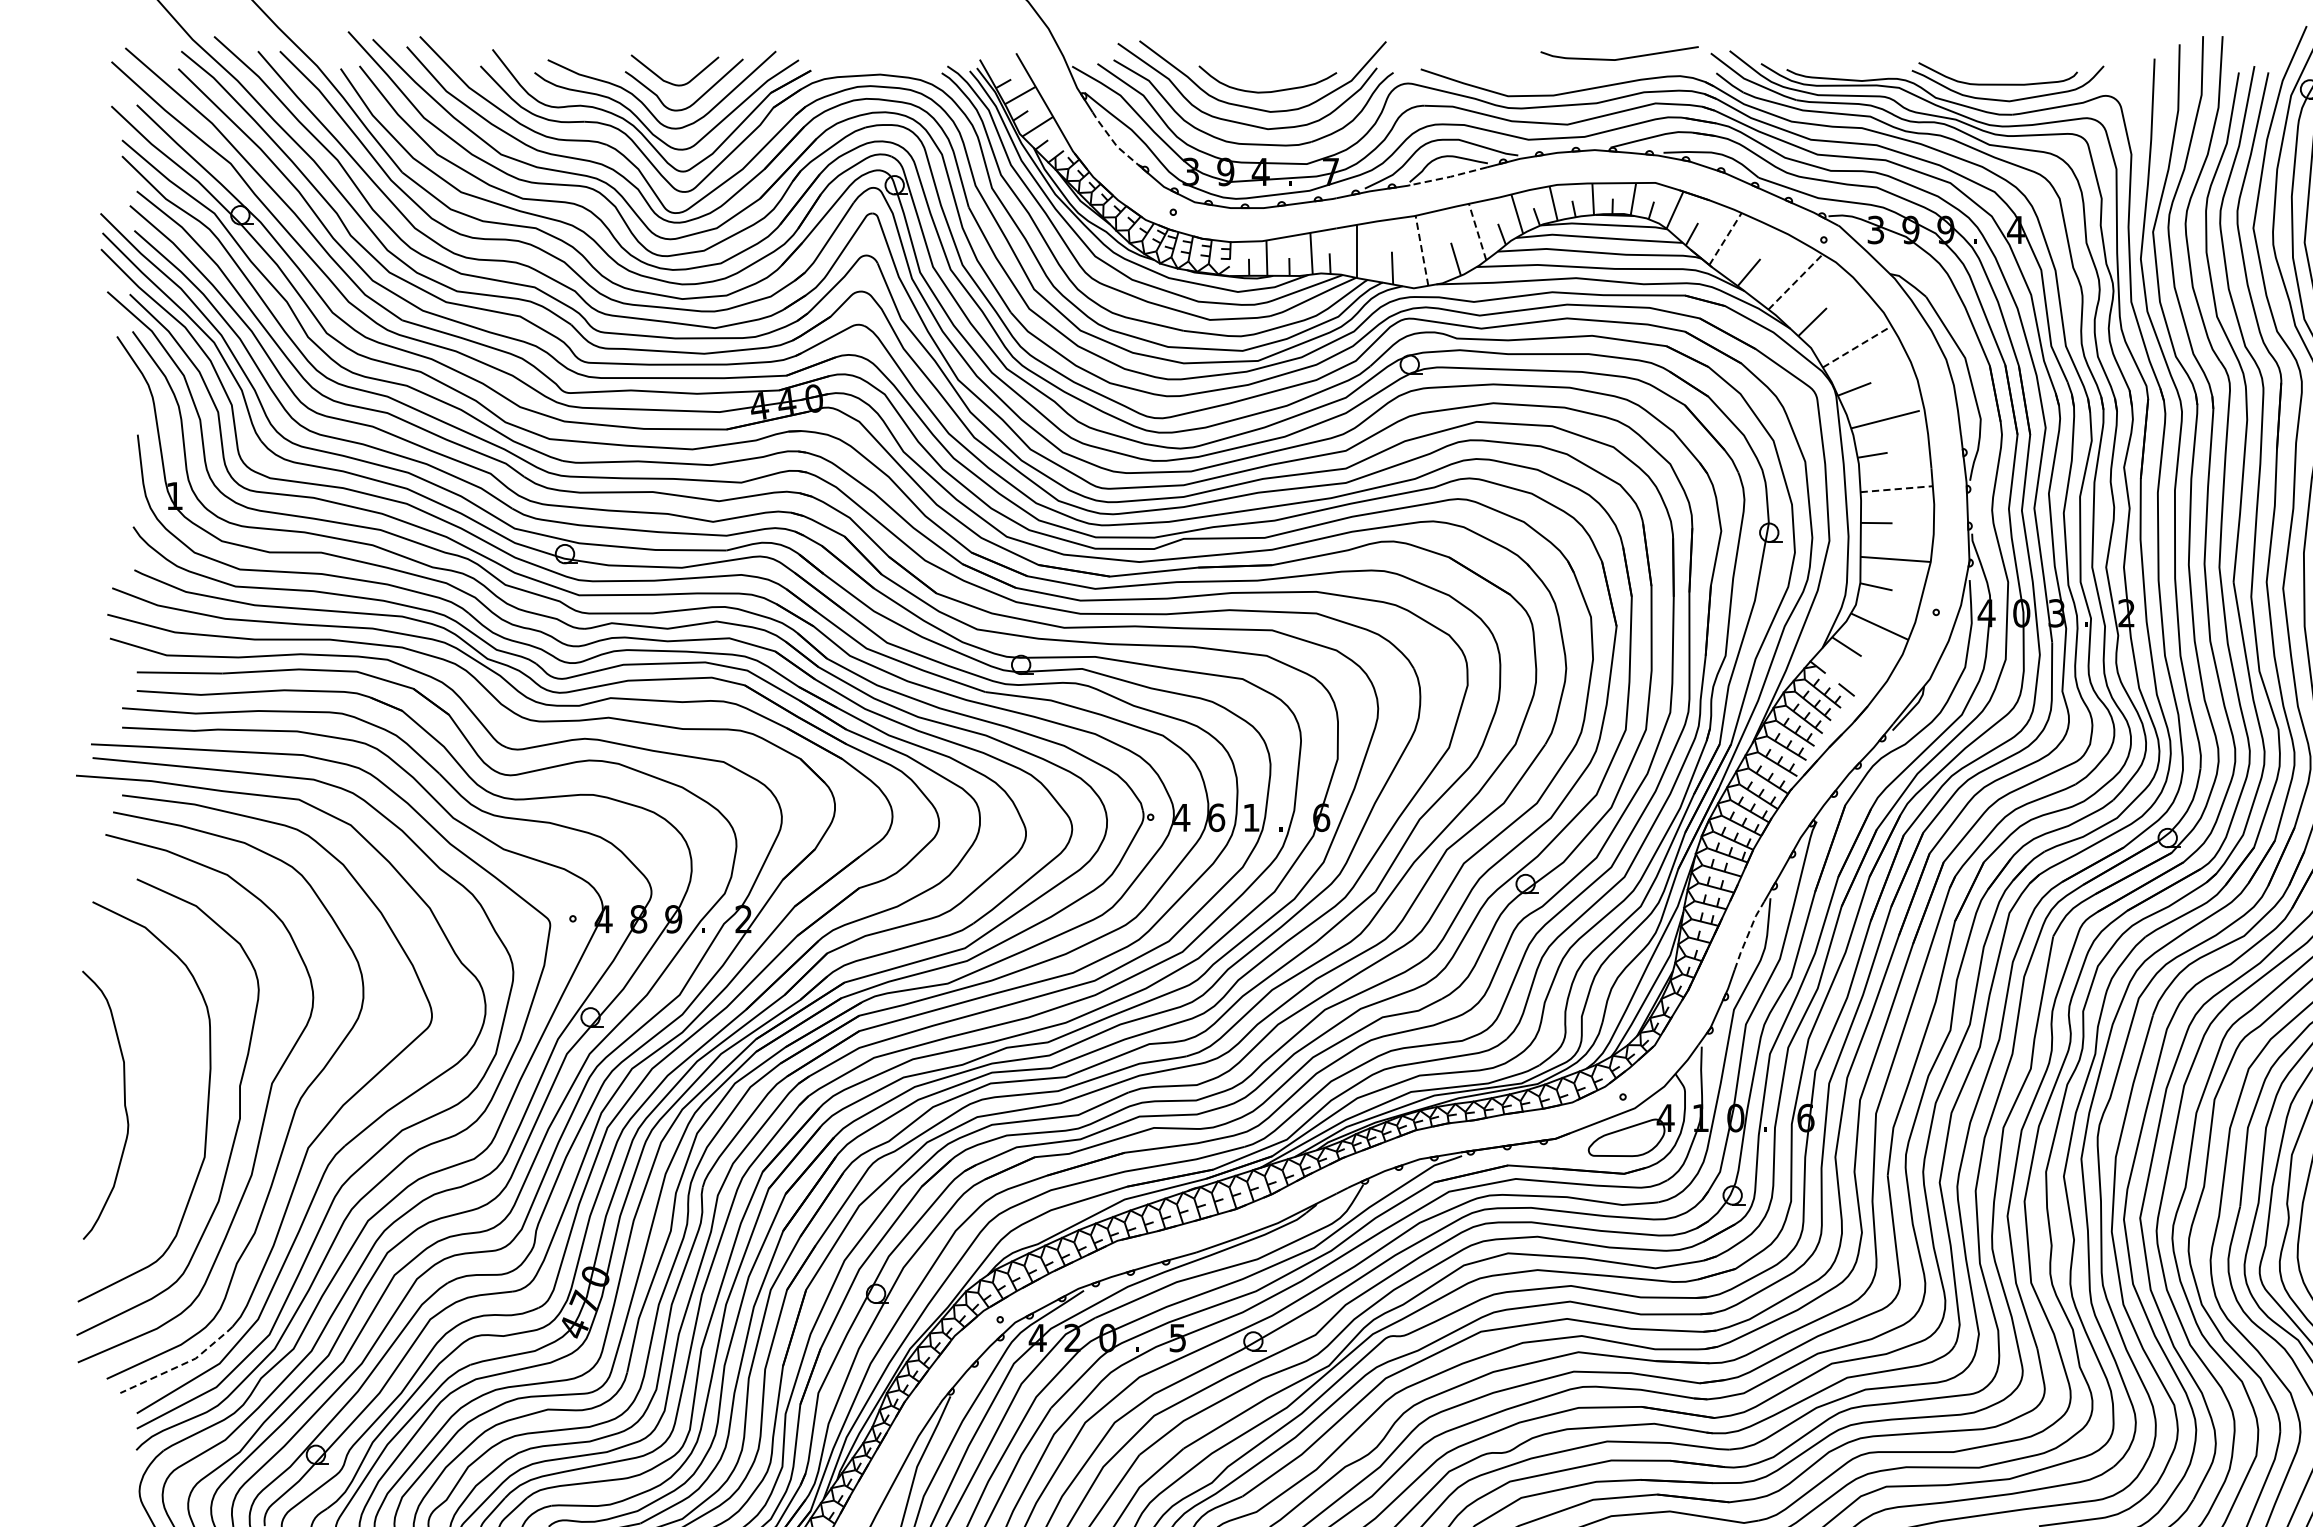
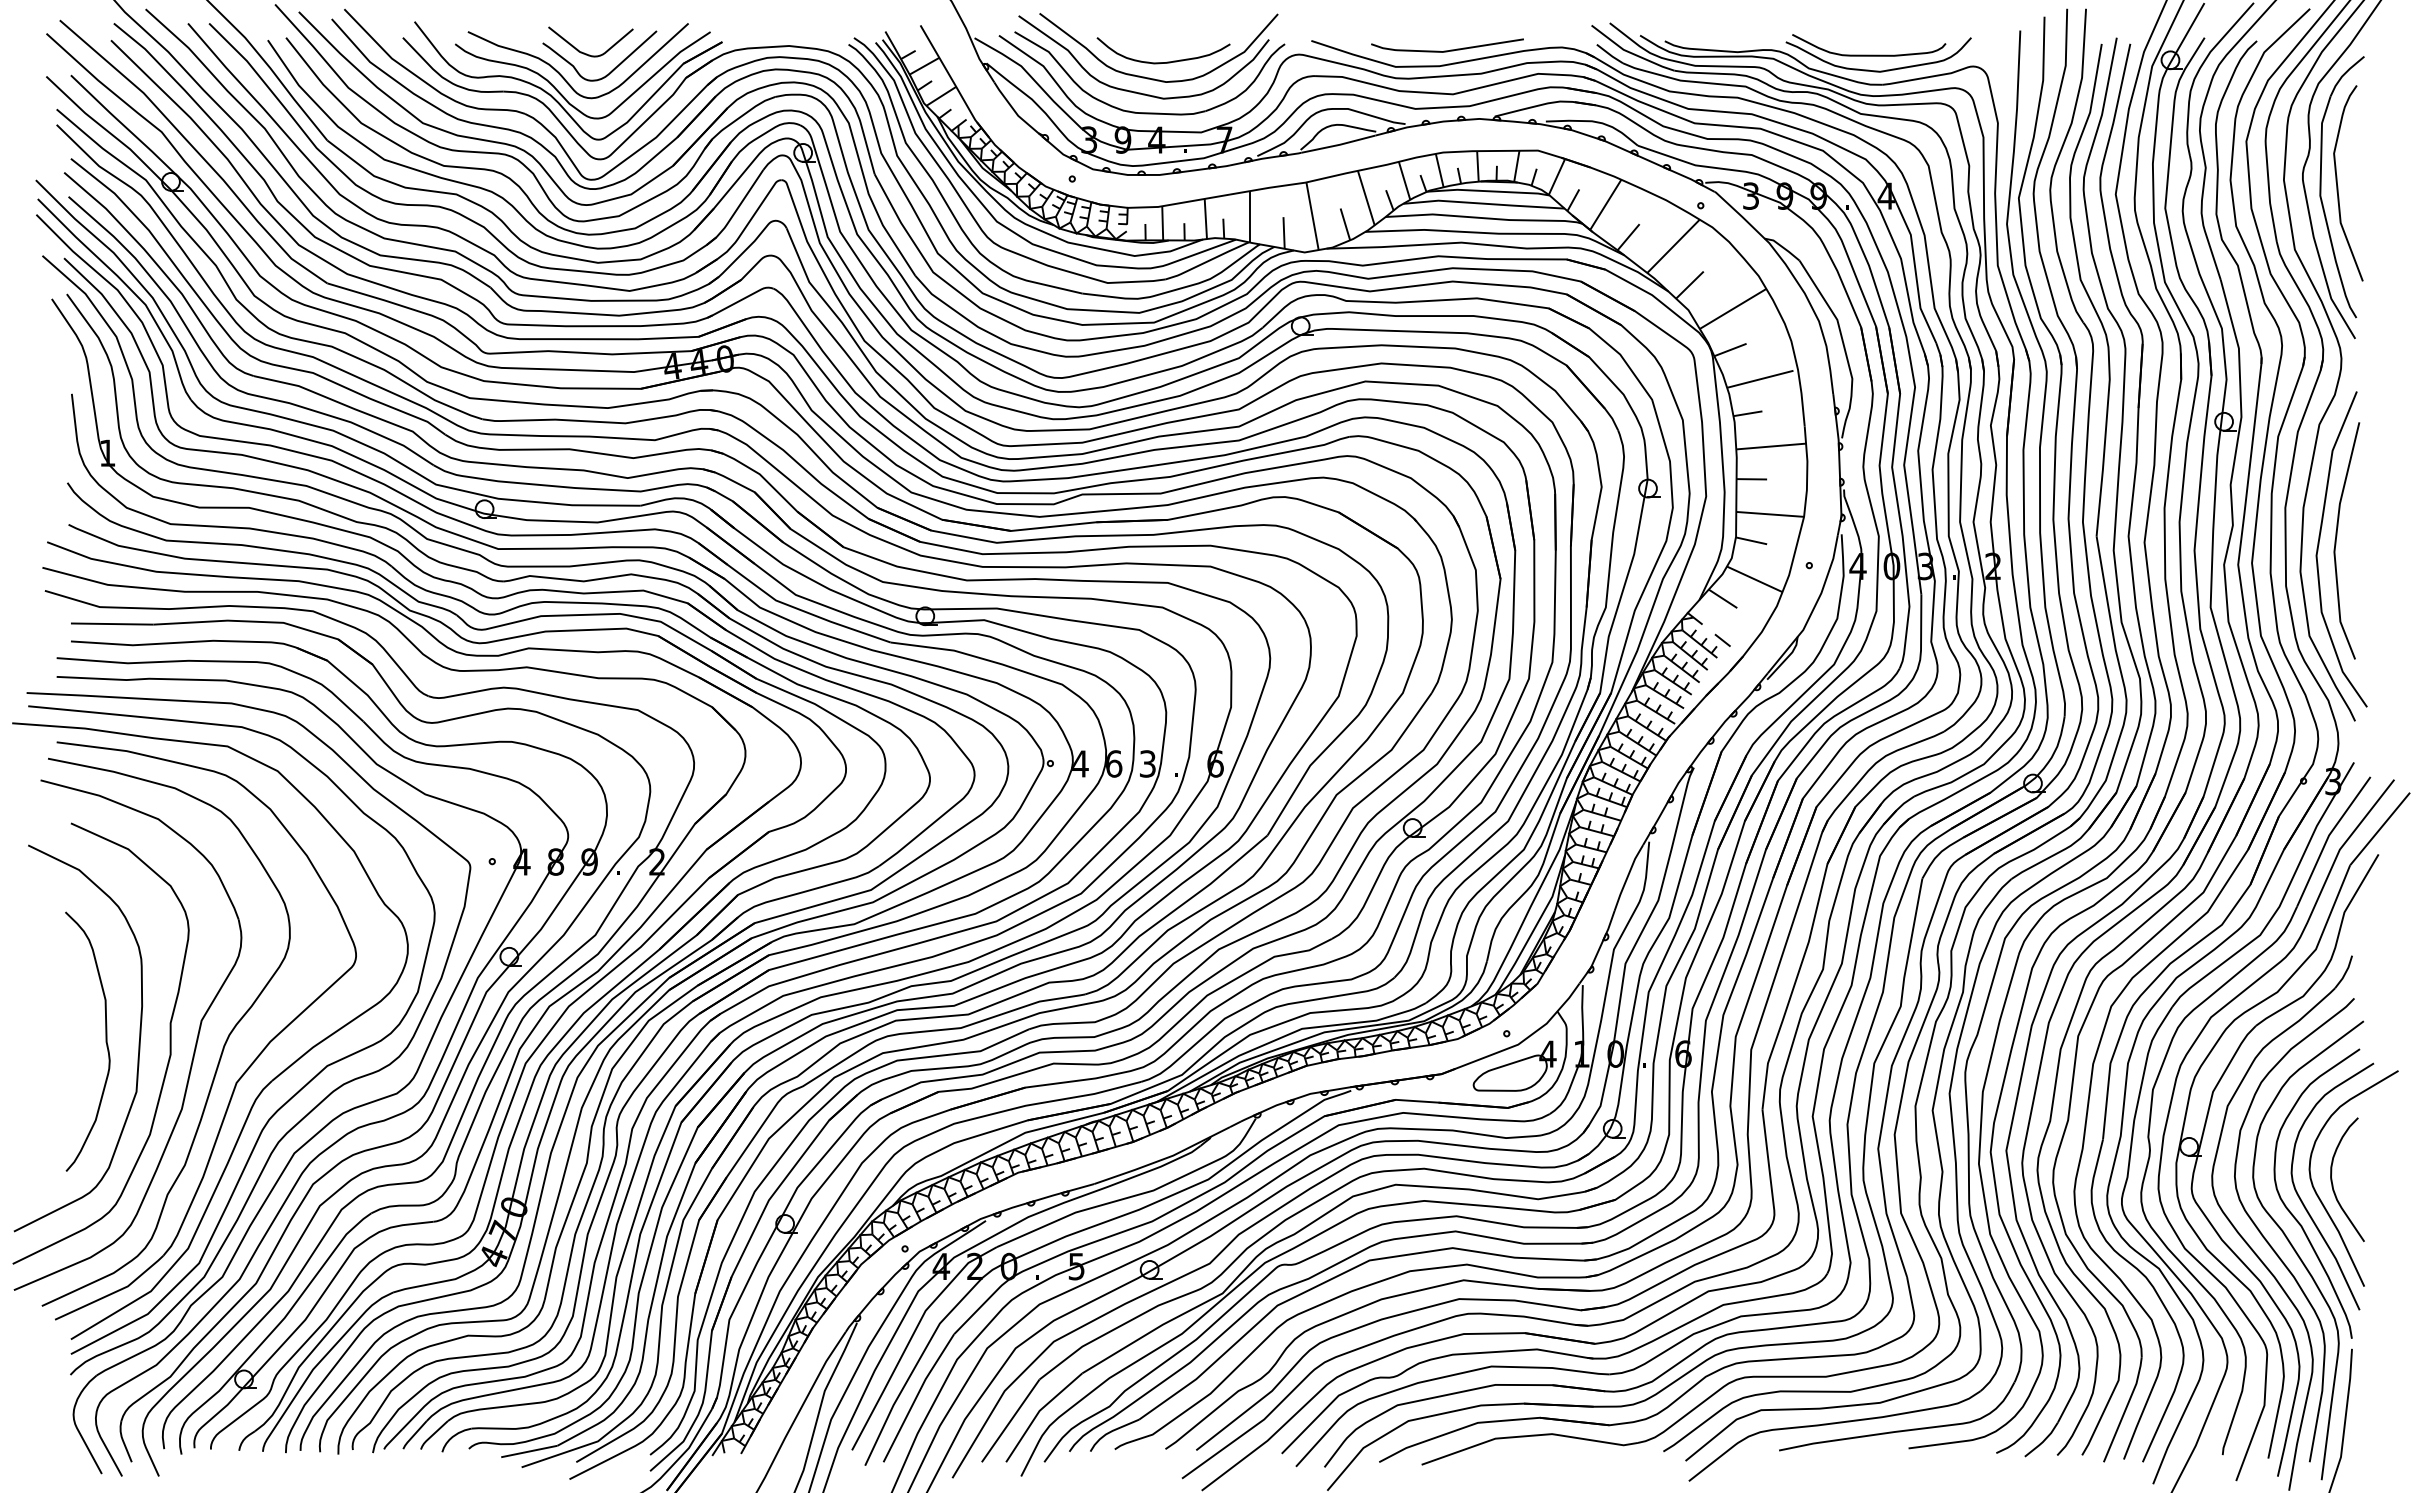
curve: (1622, 57) -> (1450, 49), moved
line: (1113, 142) -> (1014, 111), dashed -> solid
line: (1449, 176) -> (1339, 144), dashed -> solid
line: (1477, 232) -> (1366, 198), dashed -> solid
line: (1725, 238) -> (1605, 204), dashed -> solid
line: (1421, 250) -> (1312, 215), dashed -> solid
line: (1795, 281) -> (1673, 245), dashed -> solid
line: (1857, 346) -> (1733, 308), dashed -> solid
line: (1897, 489) -> (1771, 446), dashed -> solid
text: (1251, 817) -> (1147, 763), 1 -> 3
line: (1748, 935) -> (1627, 877), dashed -> solid
curve: (123, 1105) -> (105, 1041), moved
line: (180, 1364) -> (113, 1292), dashed -> solid

